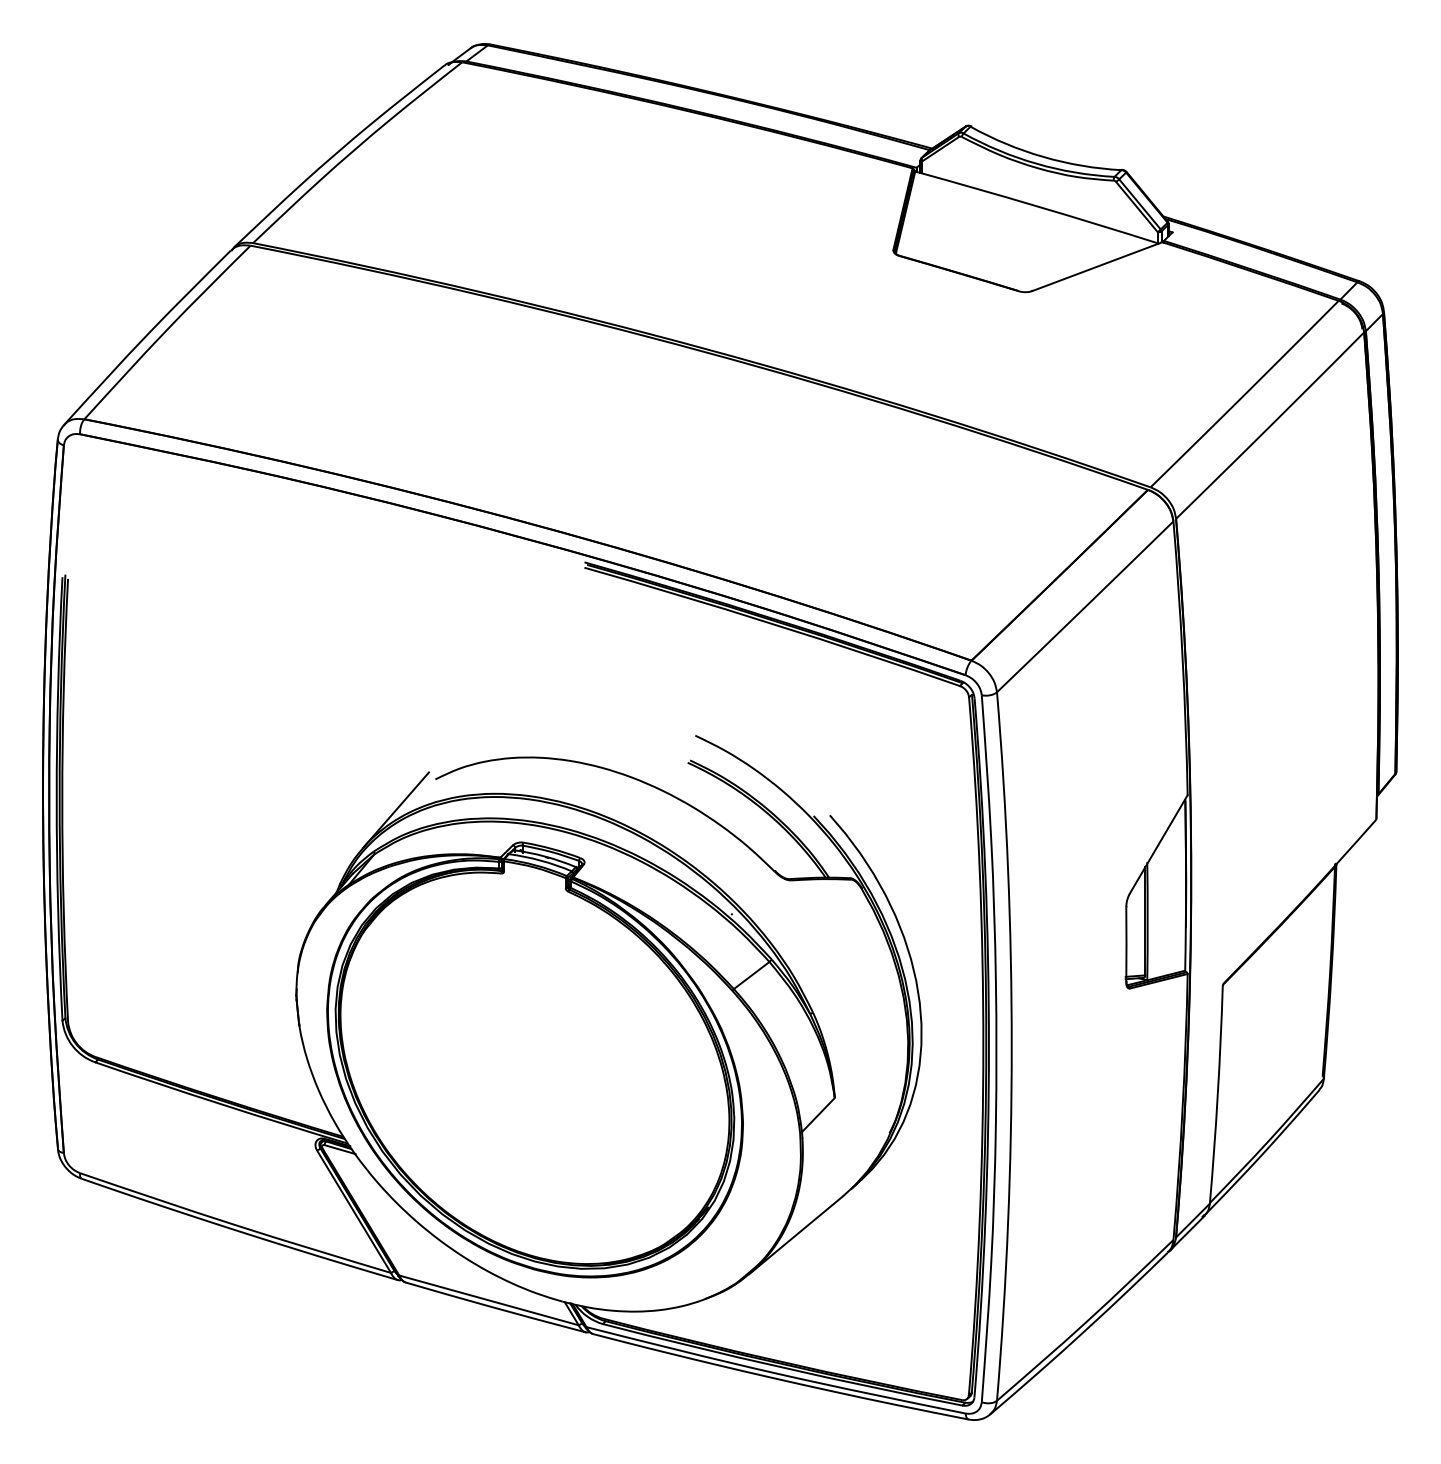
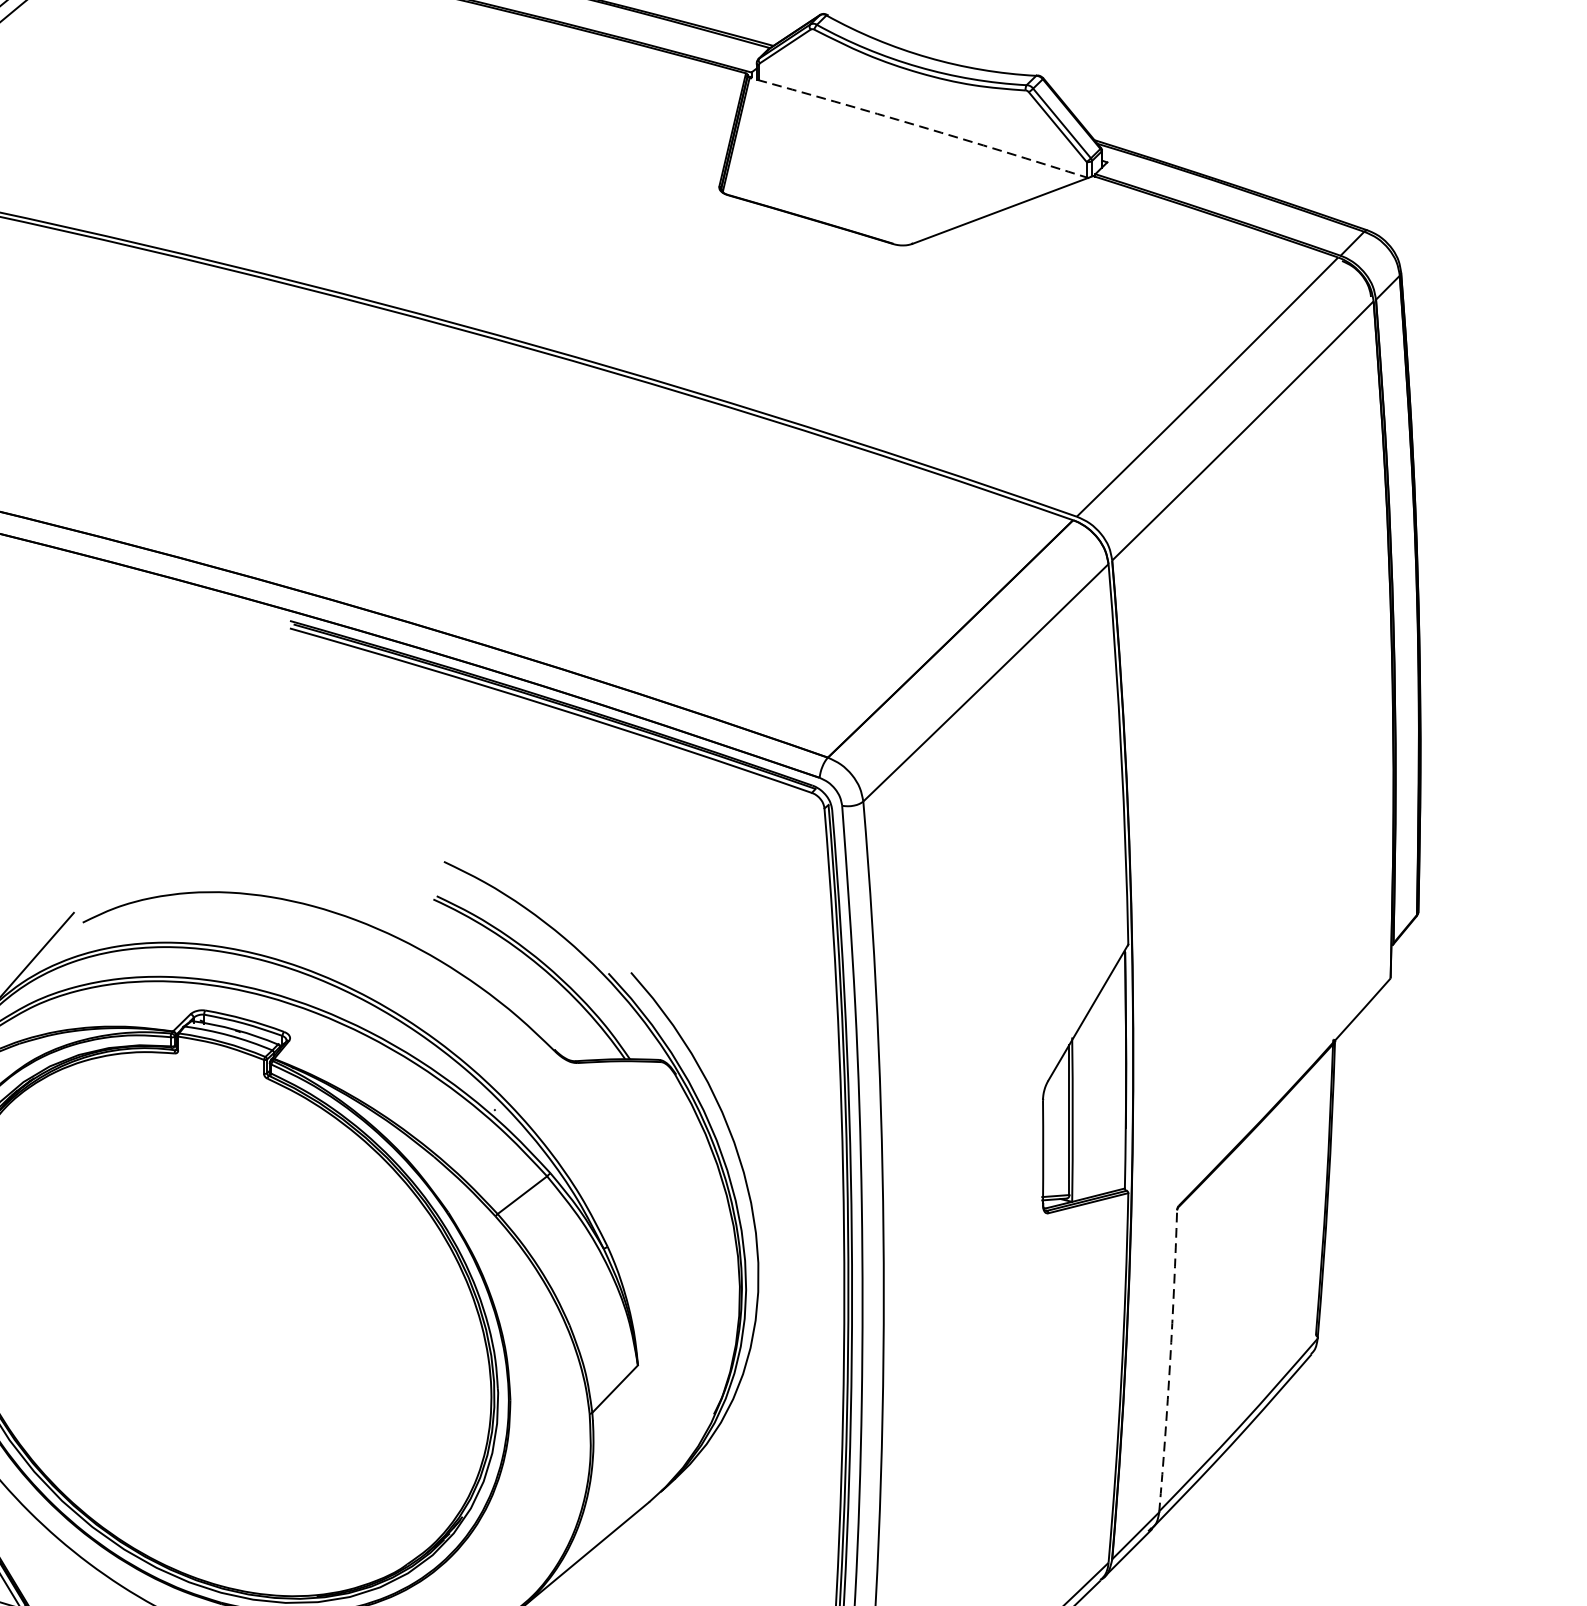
arc: (1037, 206) -> (919, 126), solid -> dashed
arc: (1217, 1095) -> (1169, 1361), solid -> dashed

